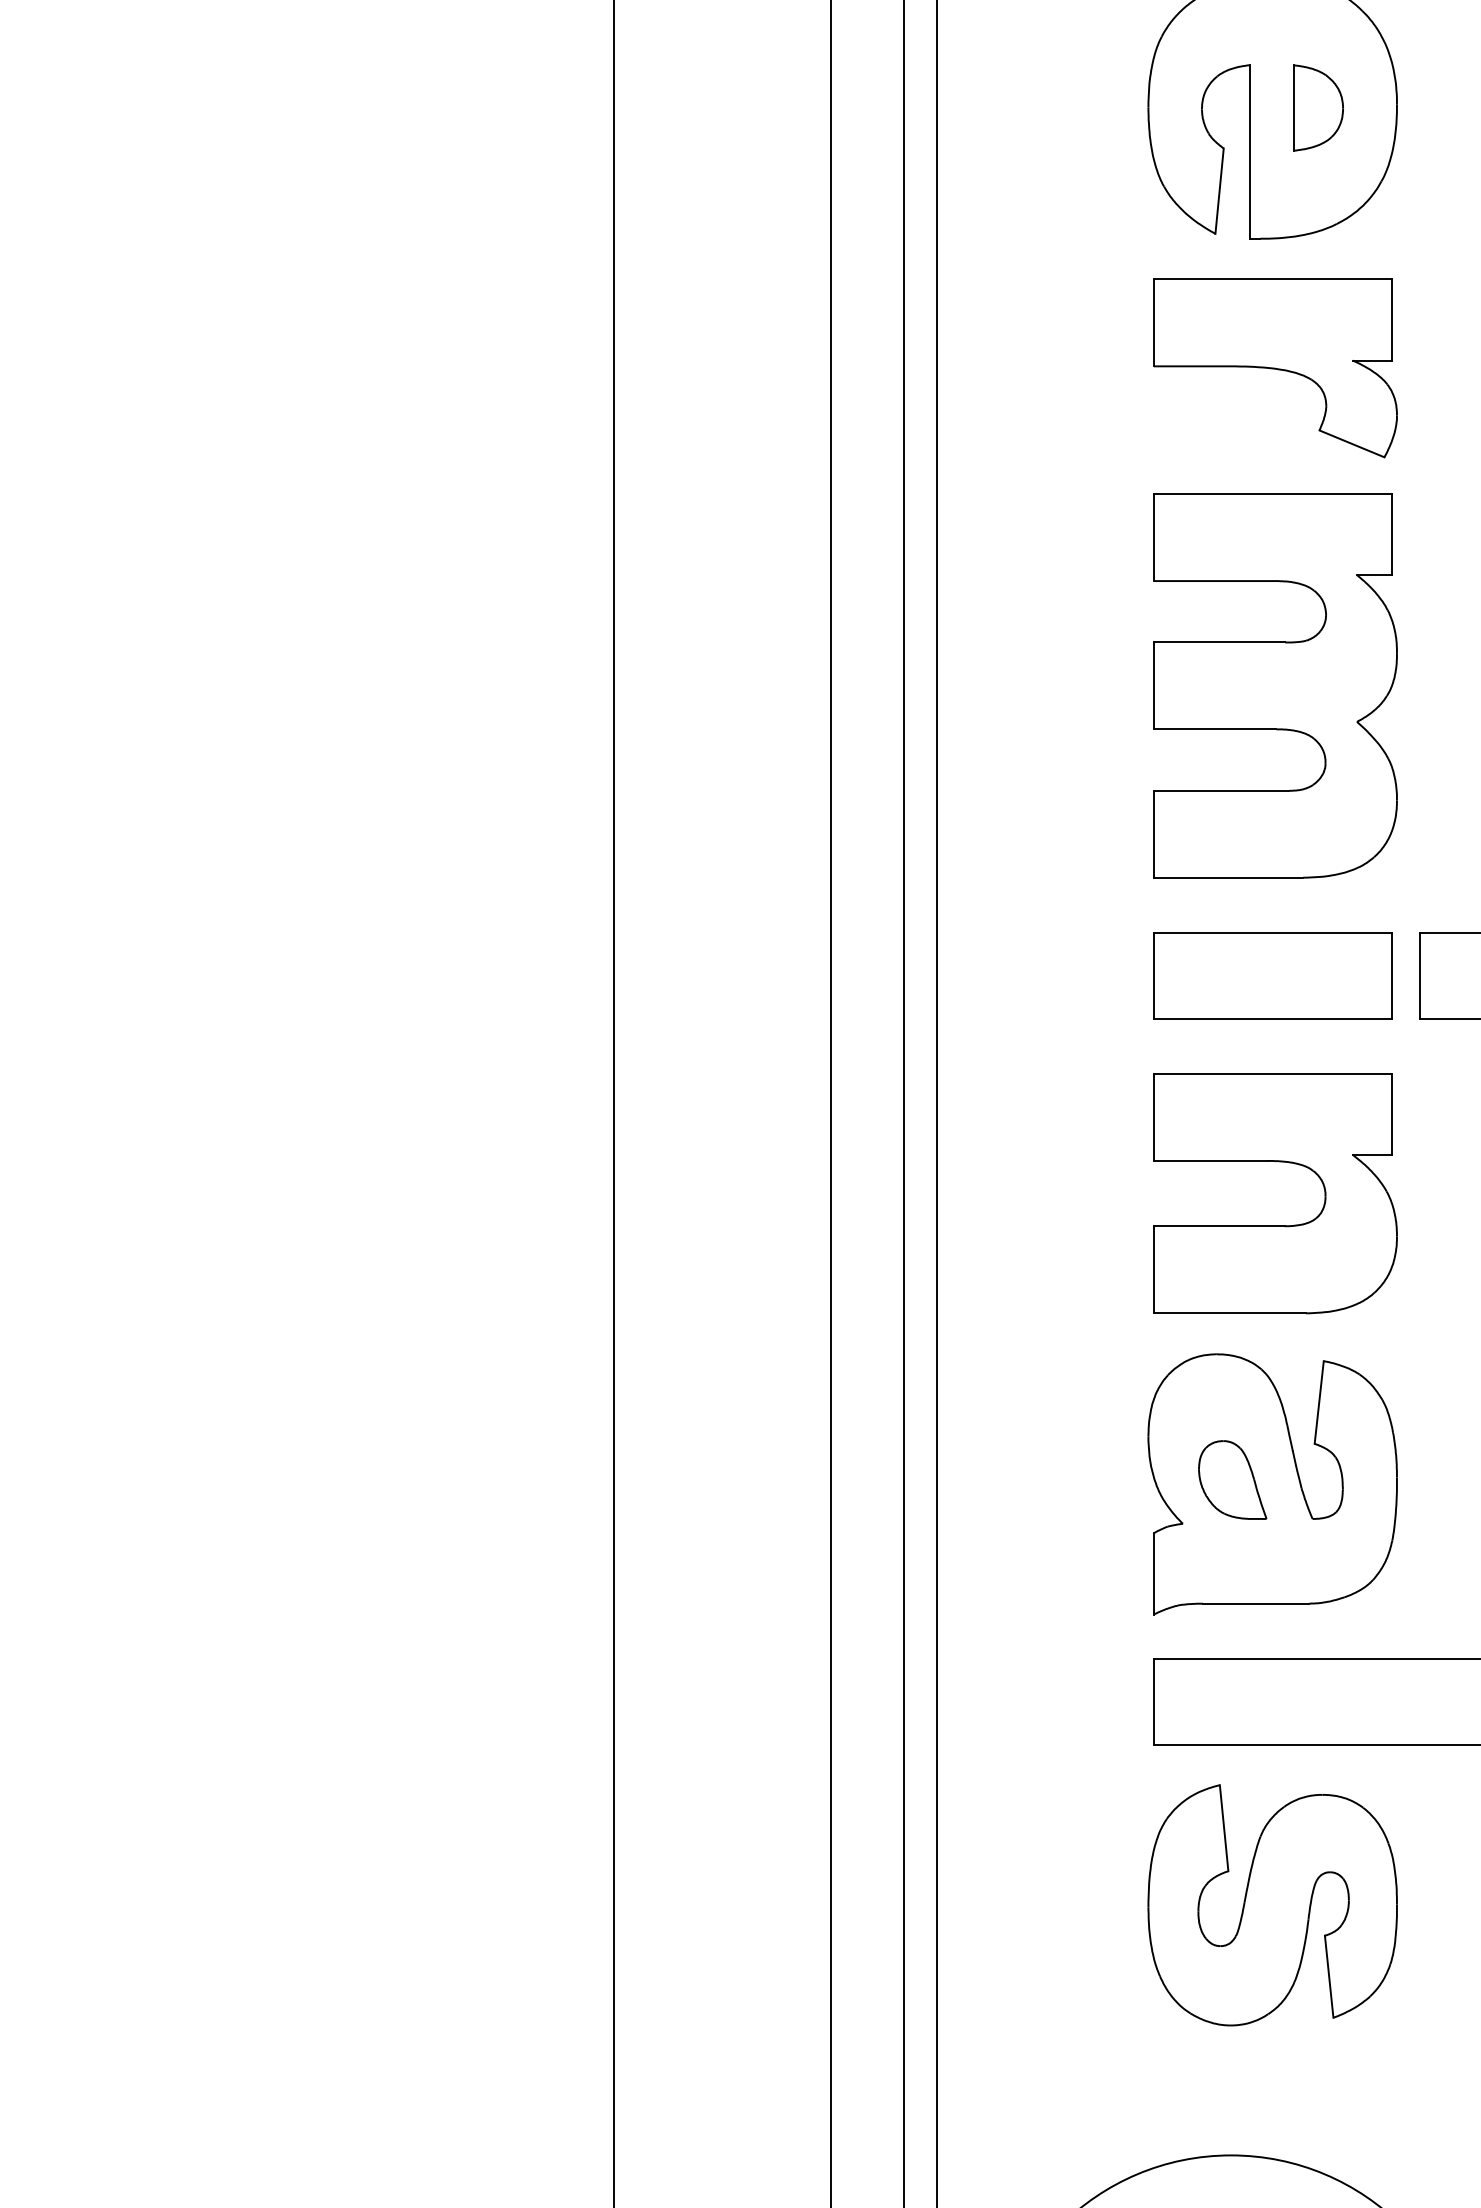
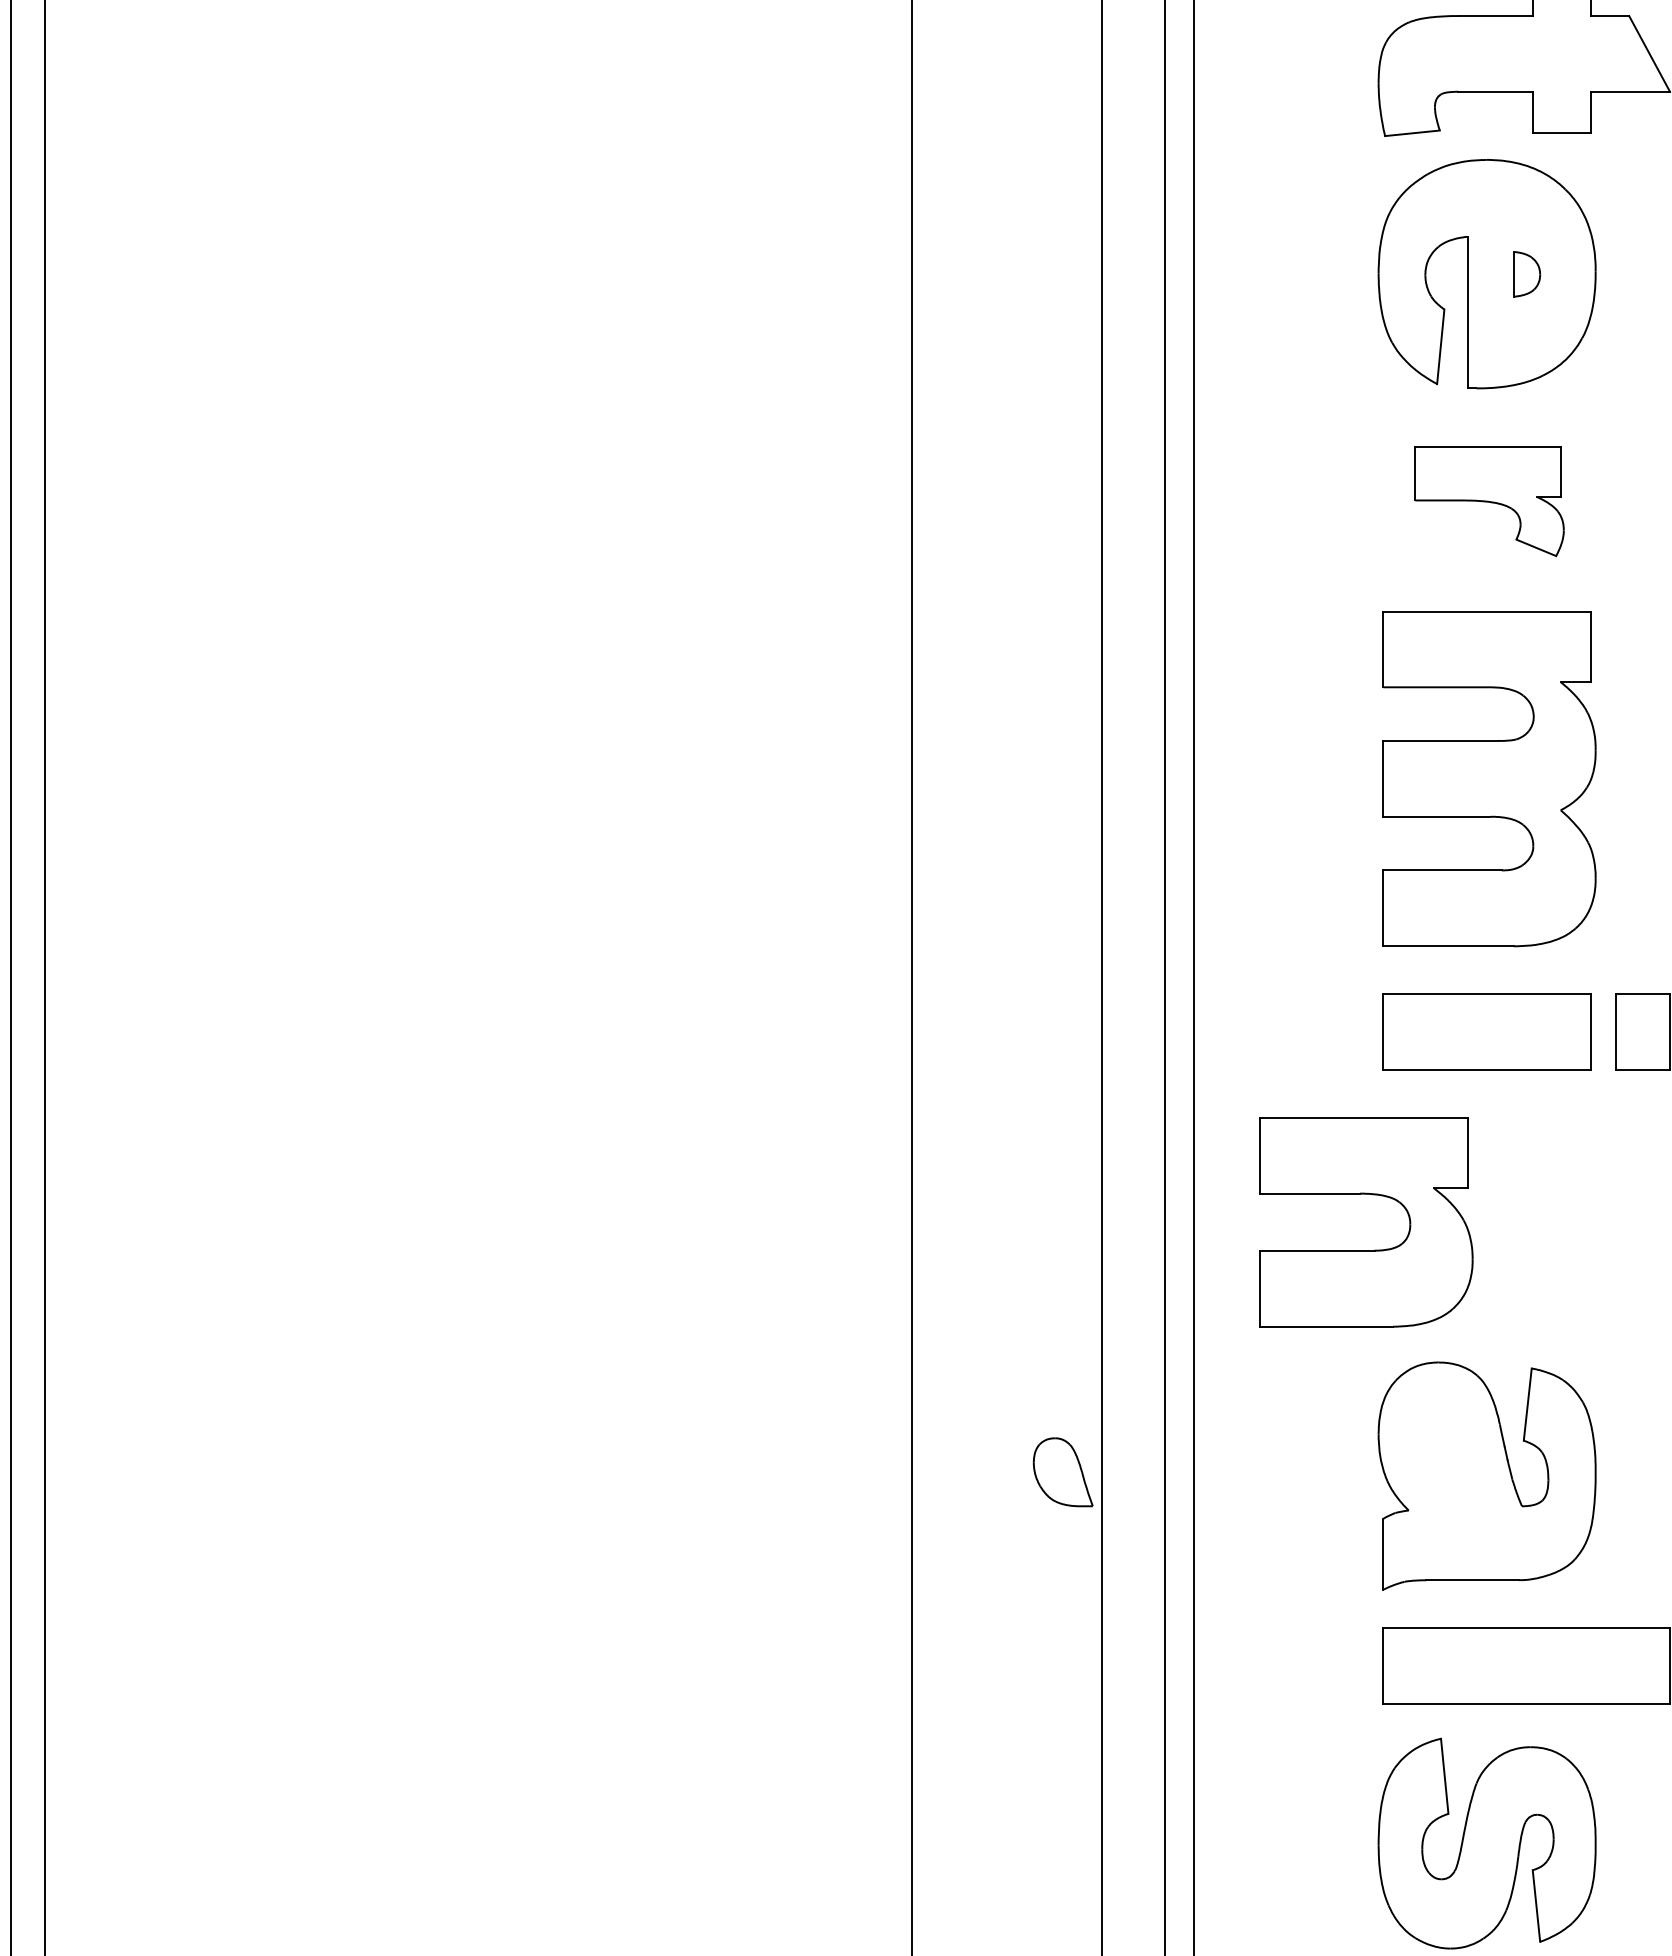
part: (1318, 108) -> (1527, 274), size x0.6
part: (1275, 368) -> (1489, 501), size x0.7
part: (1282, 1163) -> (1372, 1195), moved
part: (1231, 1480) -> (1062, 1472), moved

